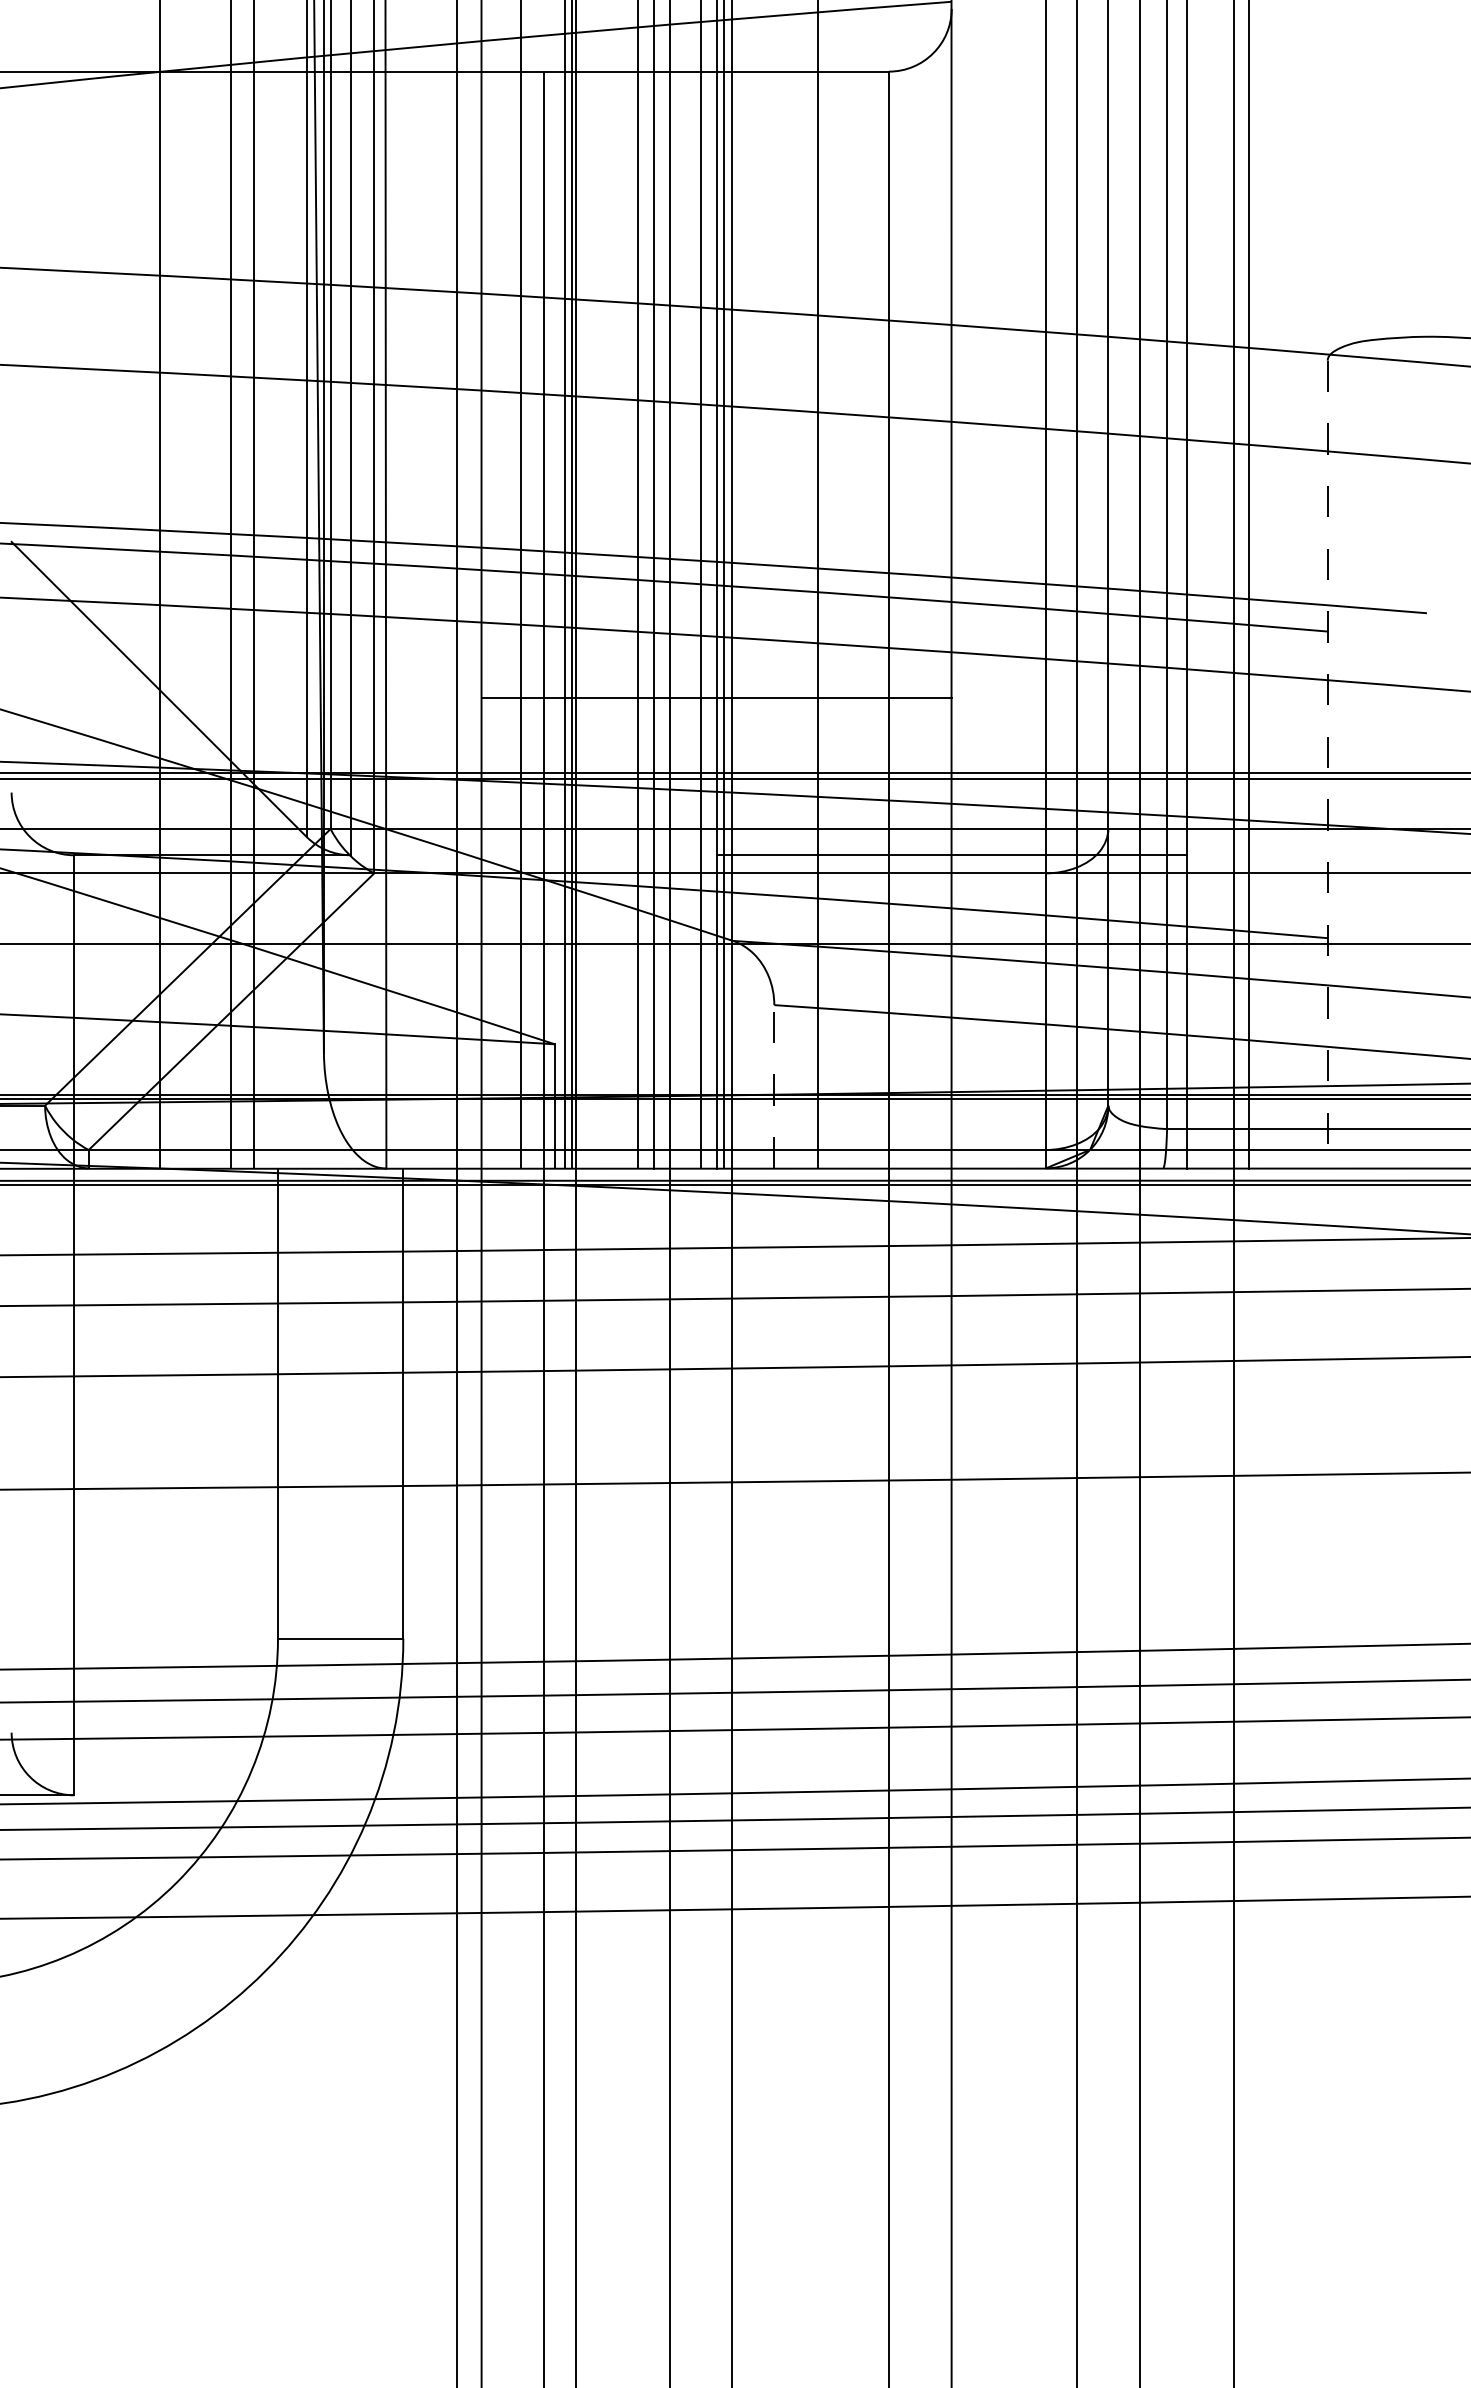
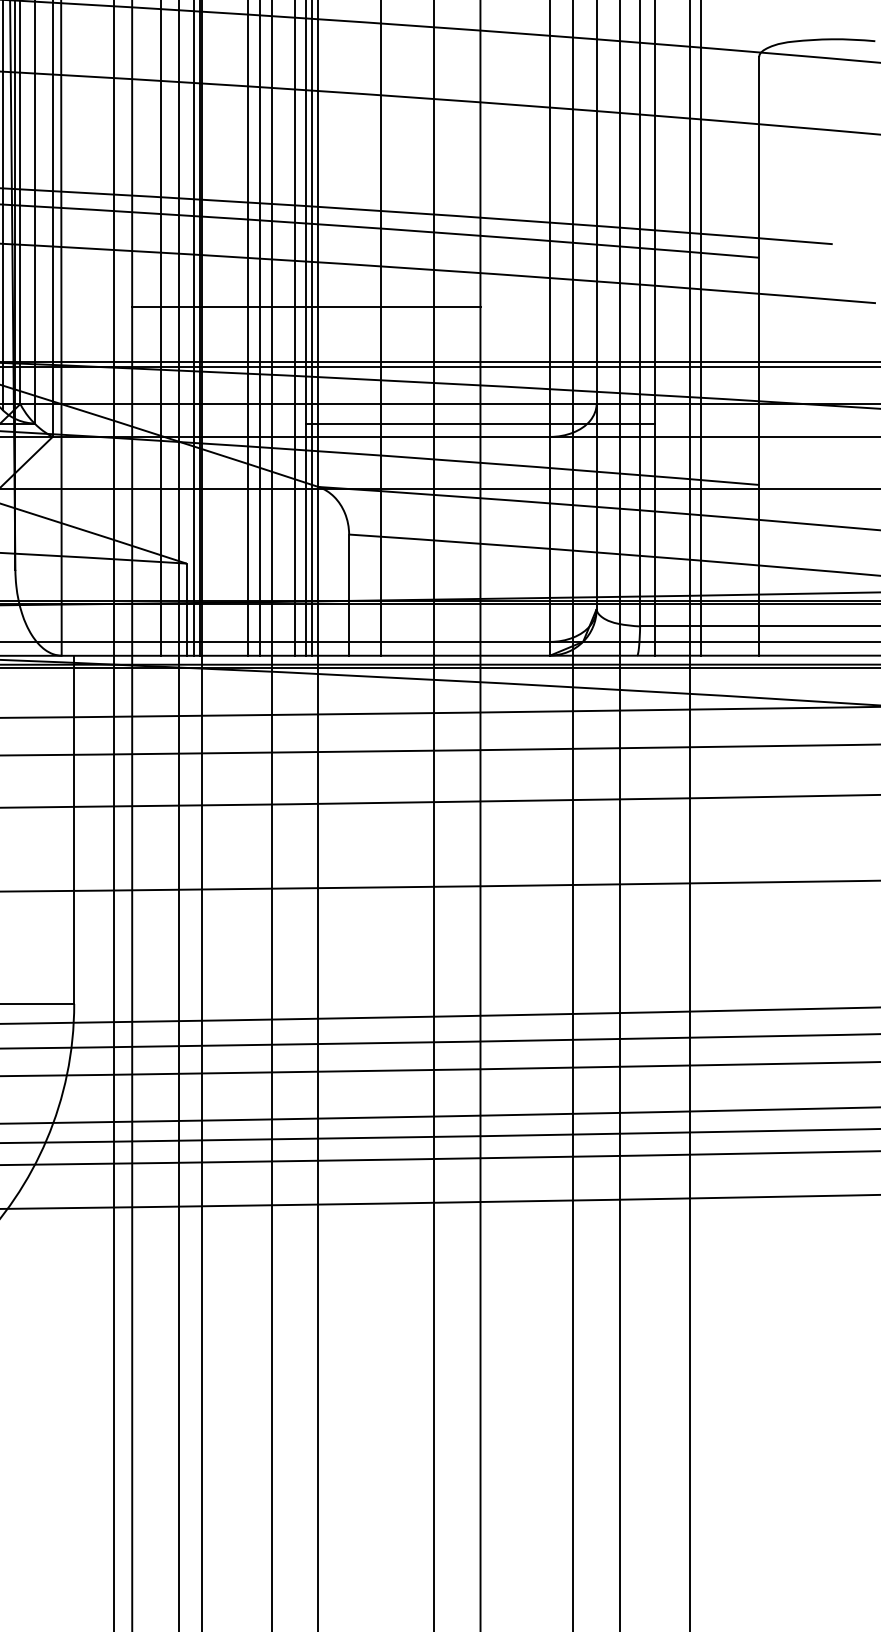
line: (1327, 764) -> (759, 356), dashed -> solid
line: (774, 1086) -> (349, 594), dashed -> solid

